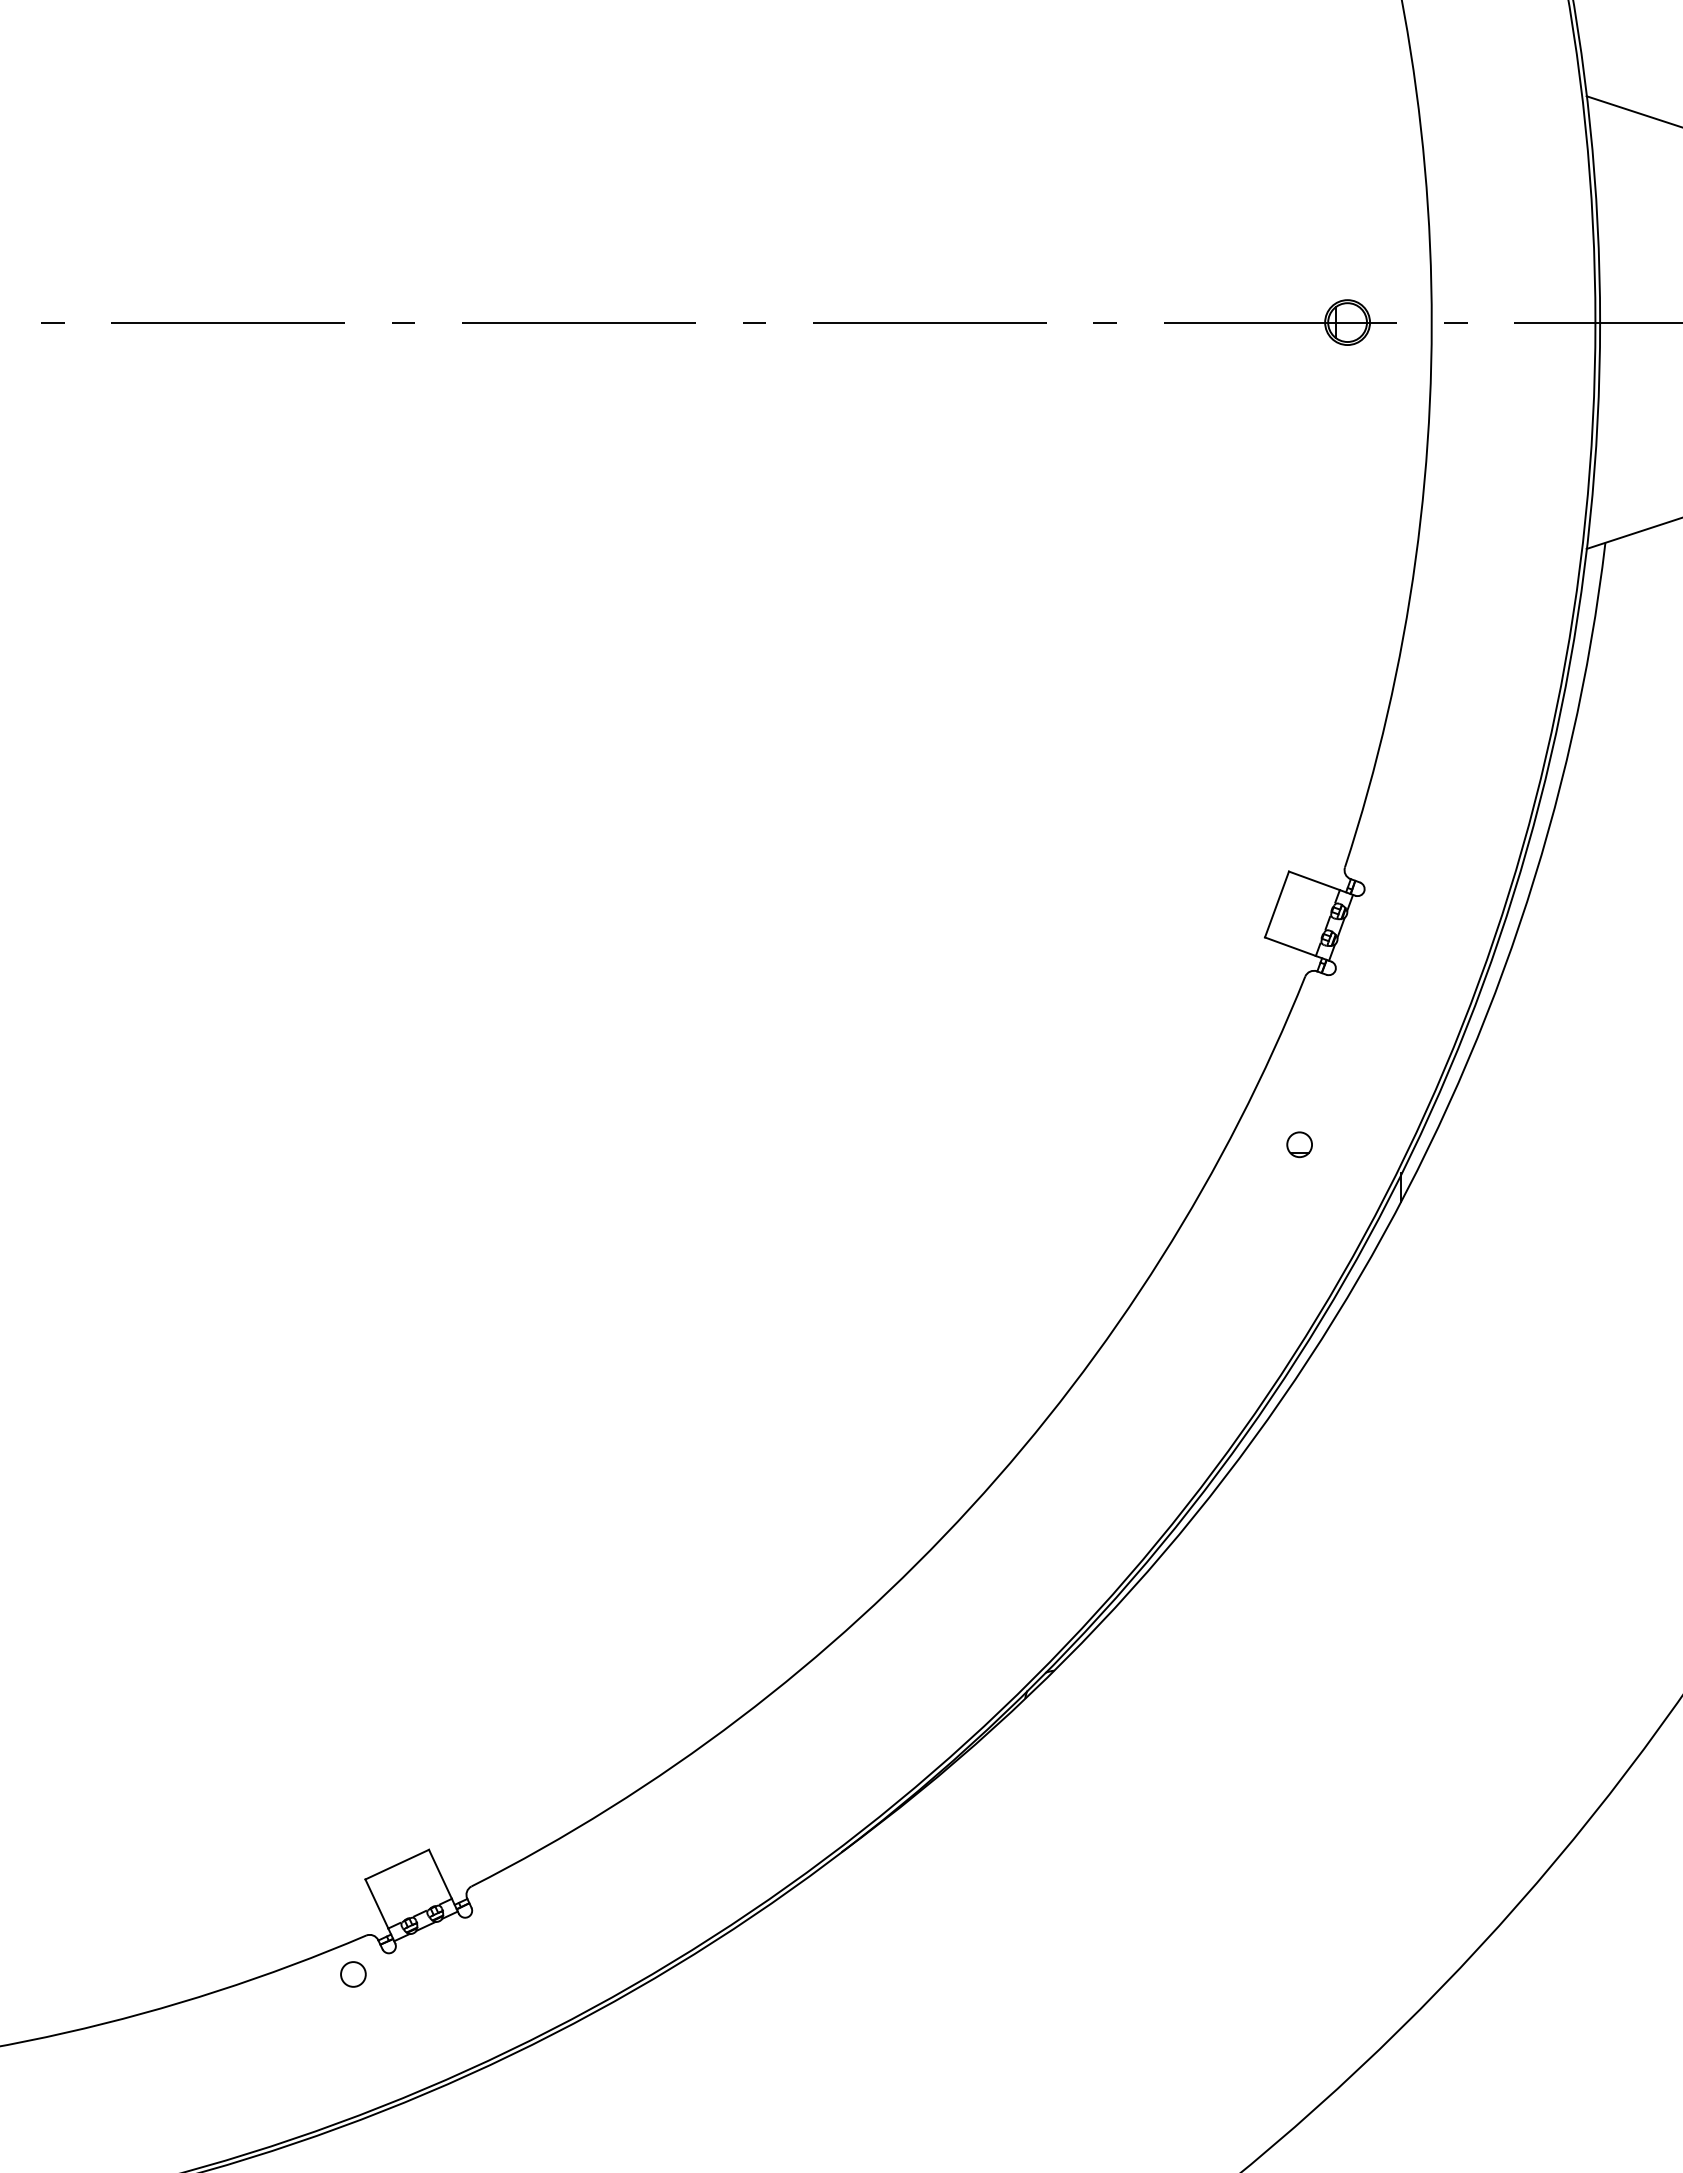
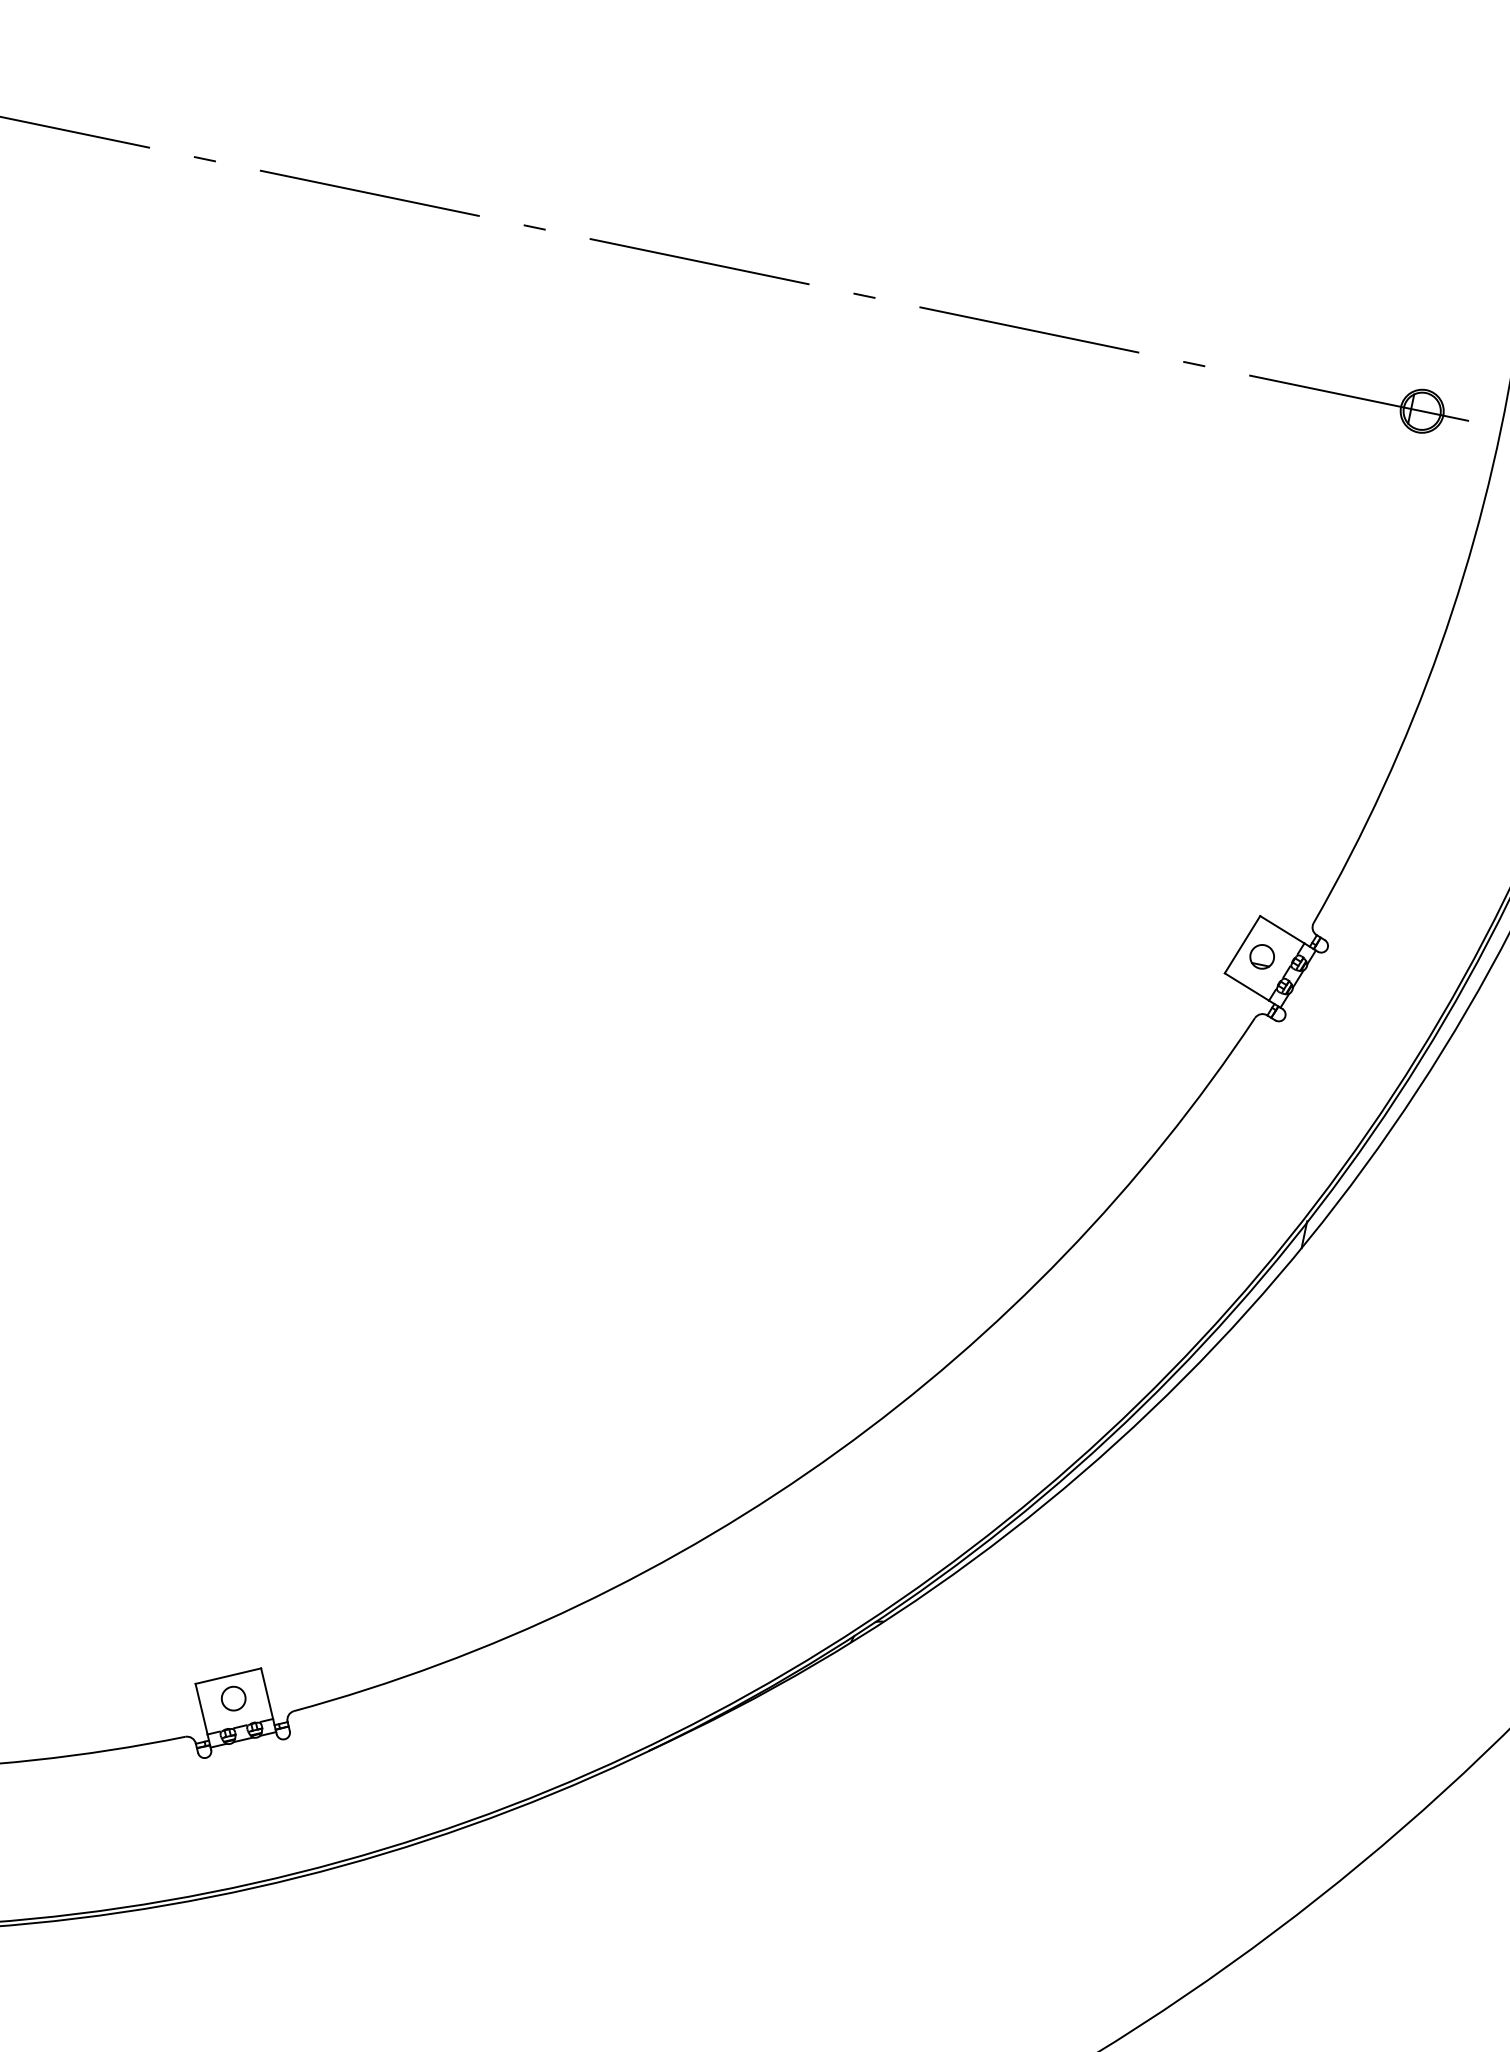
part: (1299, 1144) -> (1262, 956), moved
circle: (353, 1974) -> (233, 1698), moved

